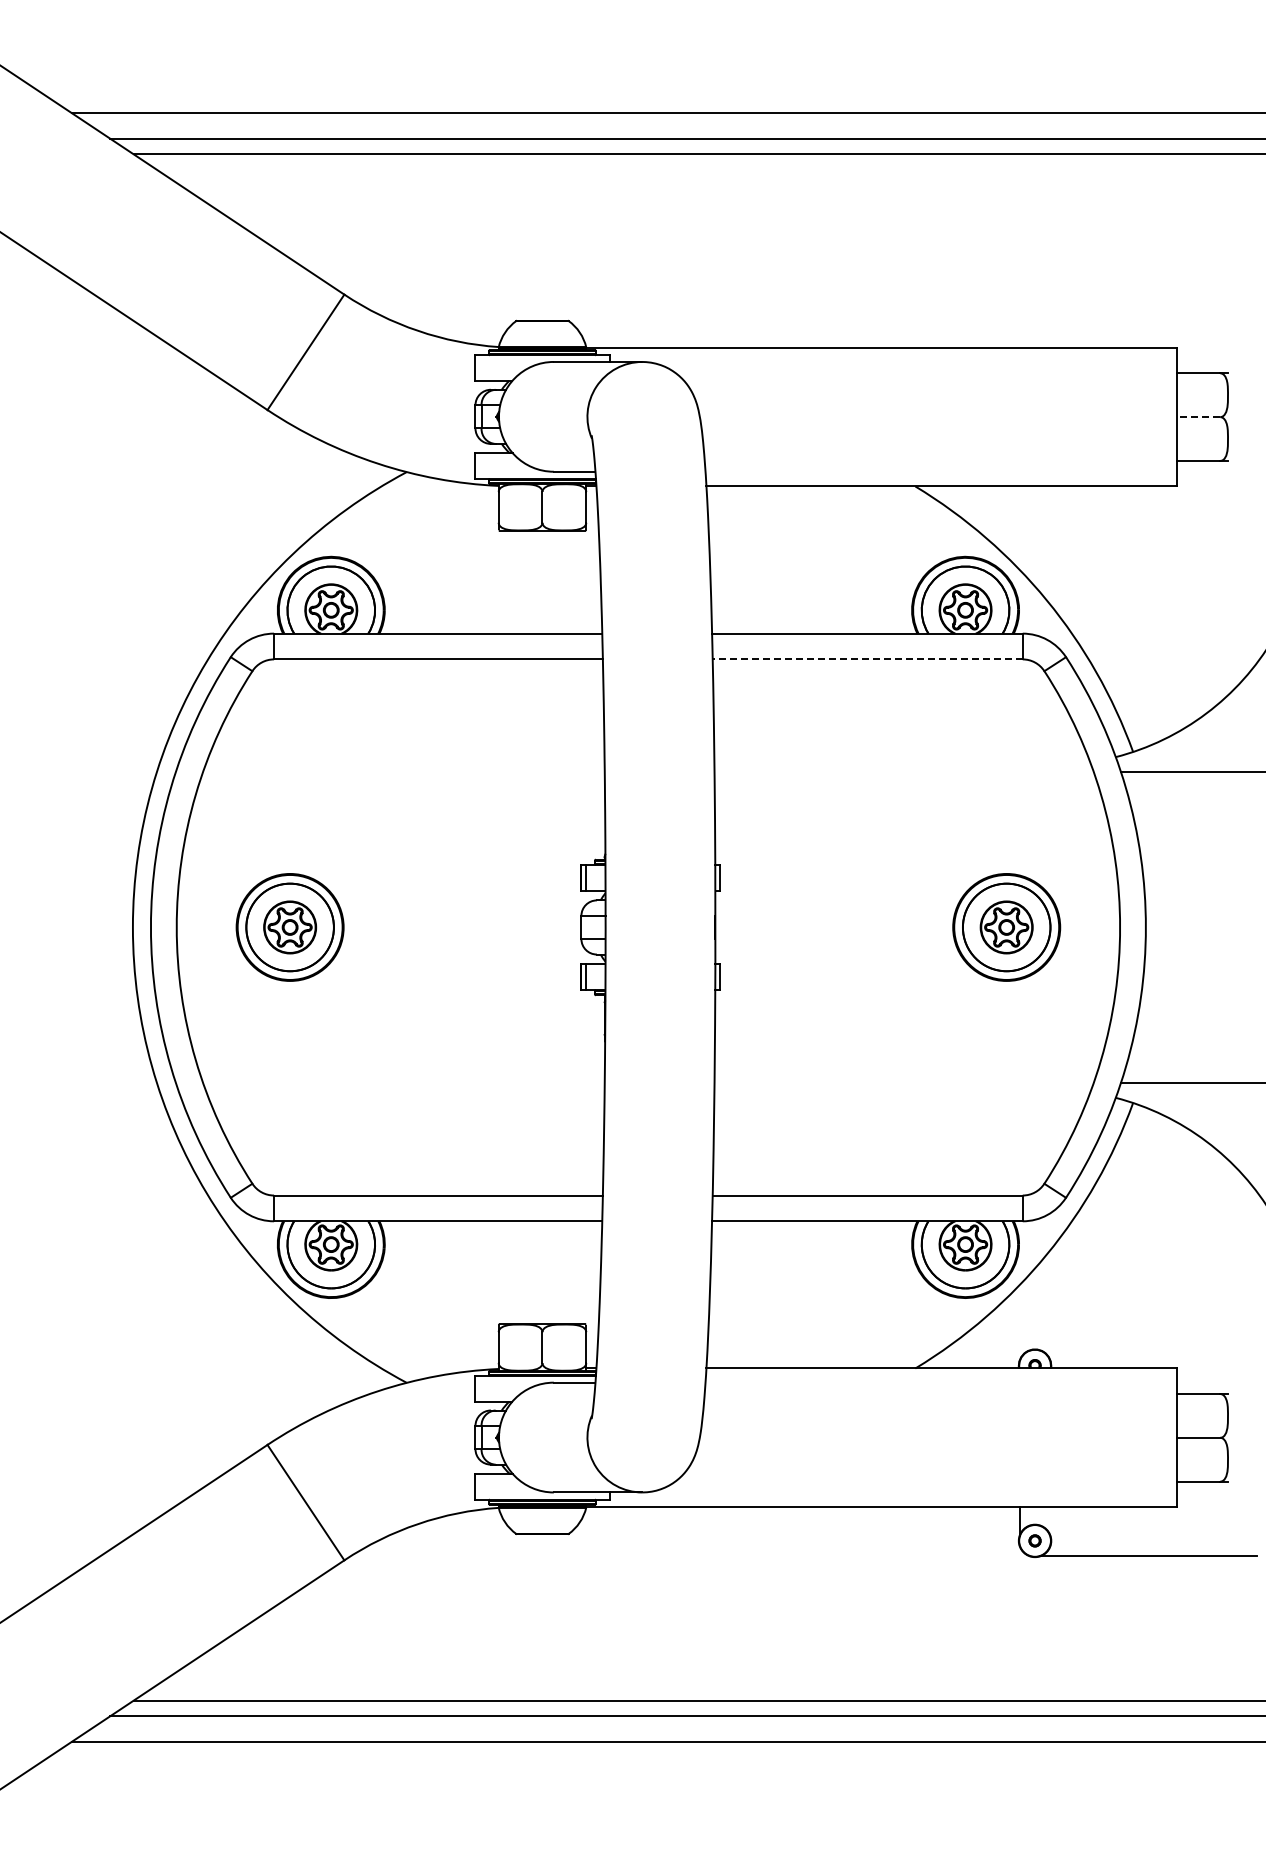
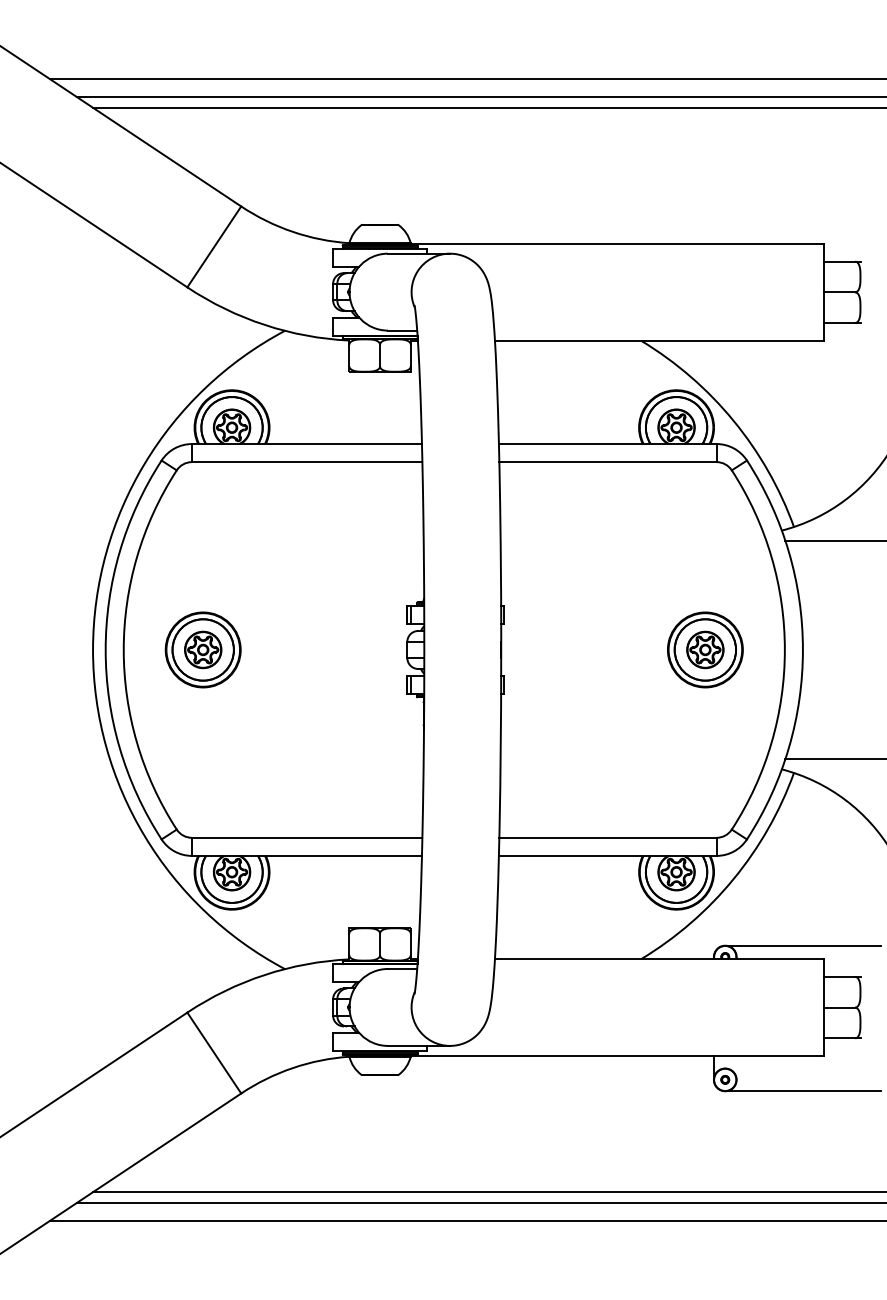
line: (1198, 417) -> (839, 292), dashed -> solid
line: (867, 659) -> (607, 462), dashed -> solid
line: (1148, 1350) -> (804, 946), added

